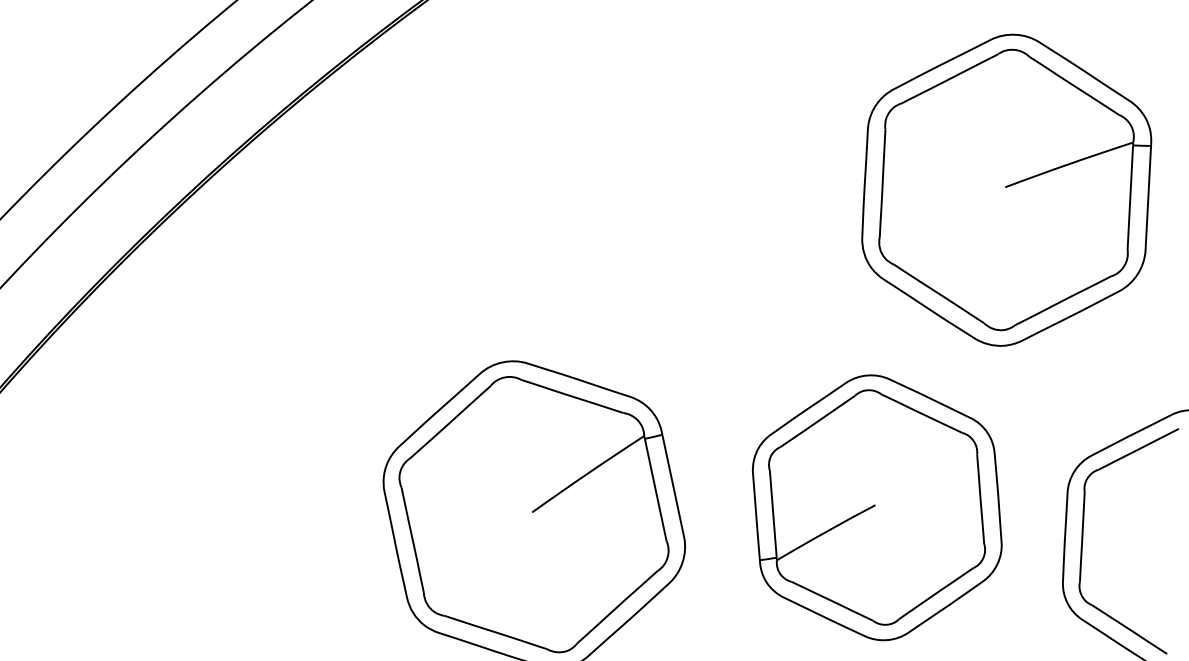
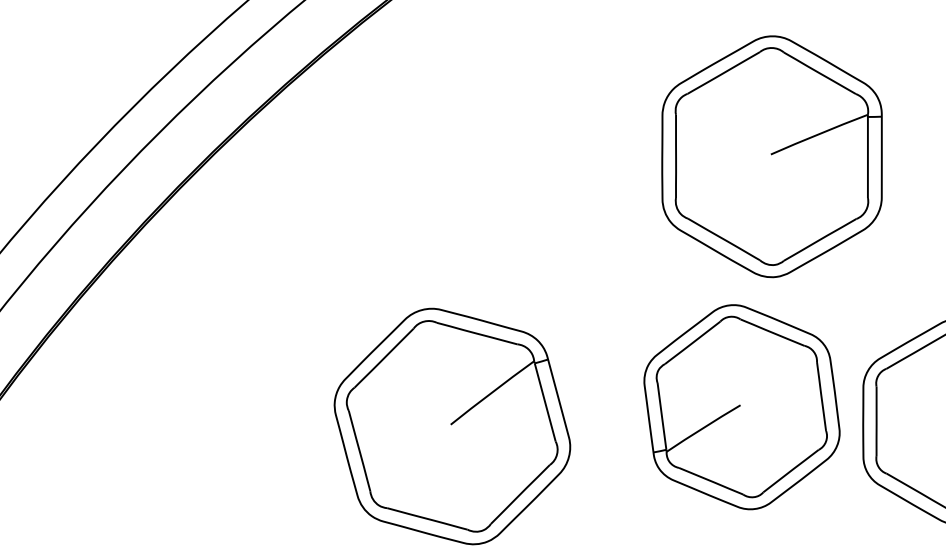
part: (1005, 189) -> (771, 156), moved
part: (876, 508) -> (741, 407), moved

